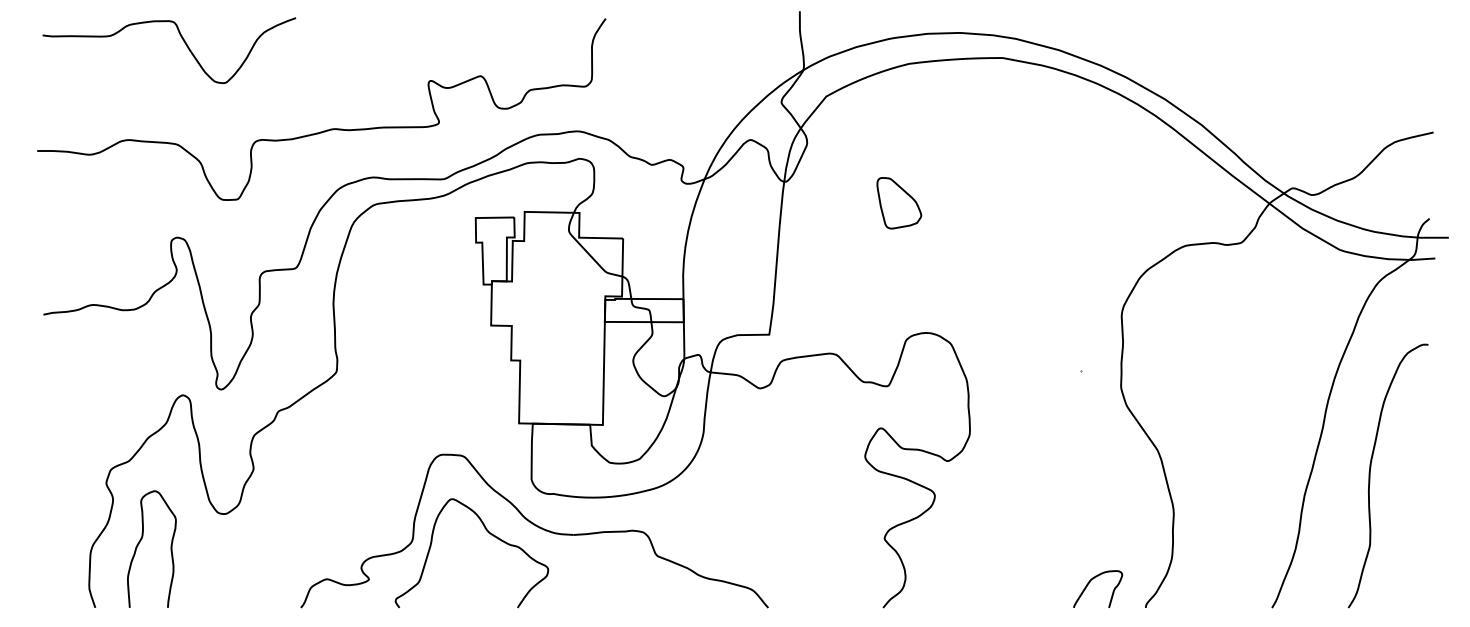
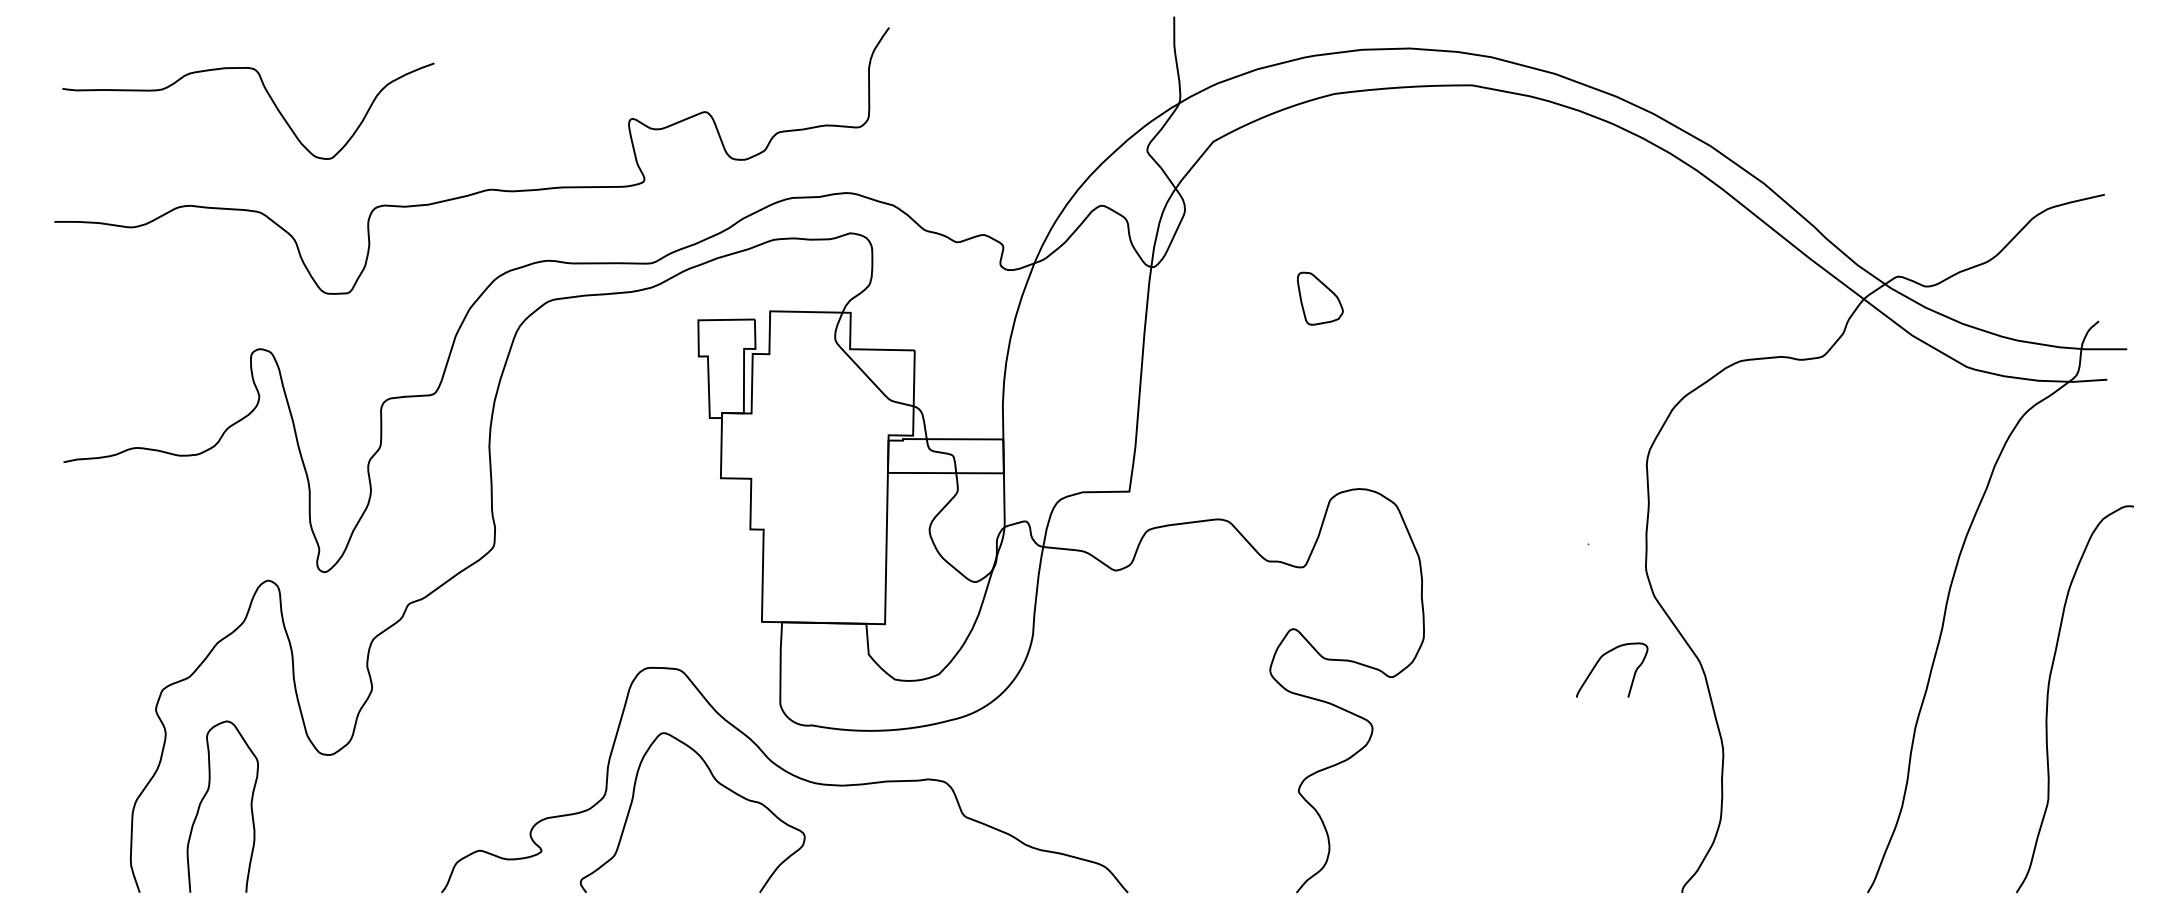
curve: (184, 43) -> (270, 100), moved
part: (899, 203) -> (1320, 298), size x0.7
curve: (1370, 475) -> (2048, 698), moved
curve: (1090, 582) -> (1601, 660), moved

